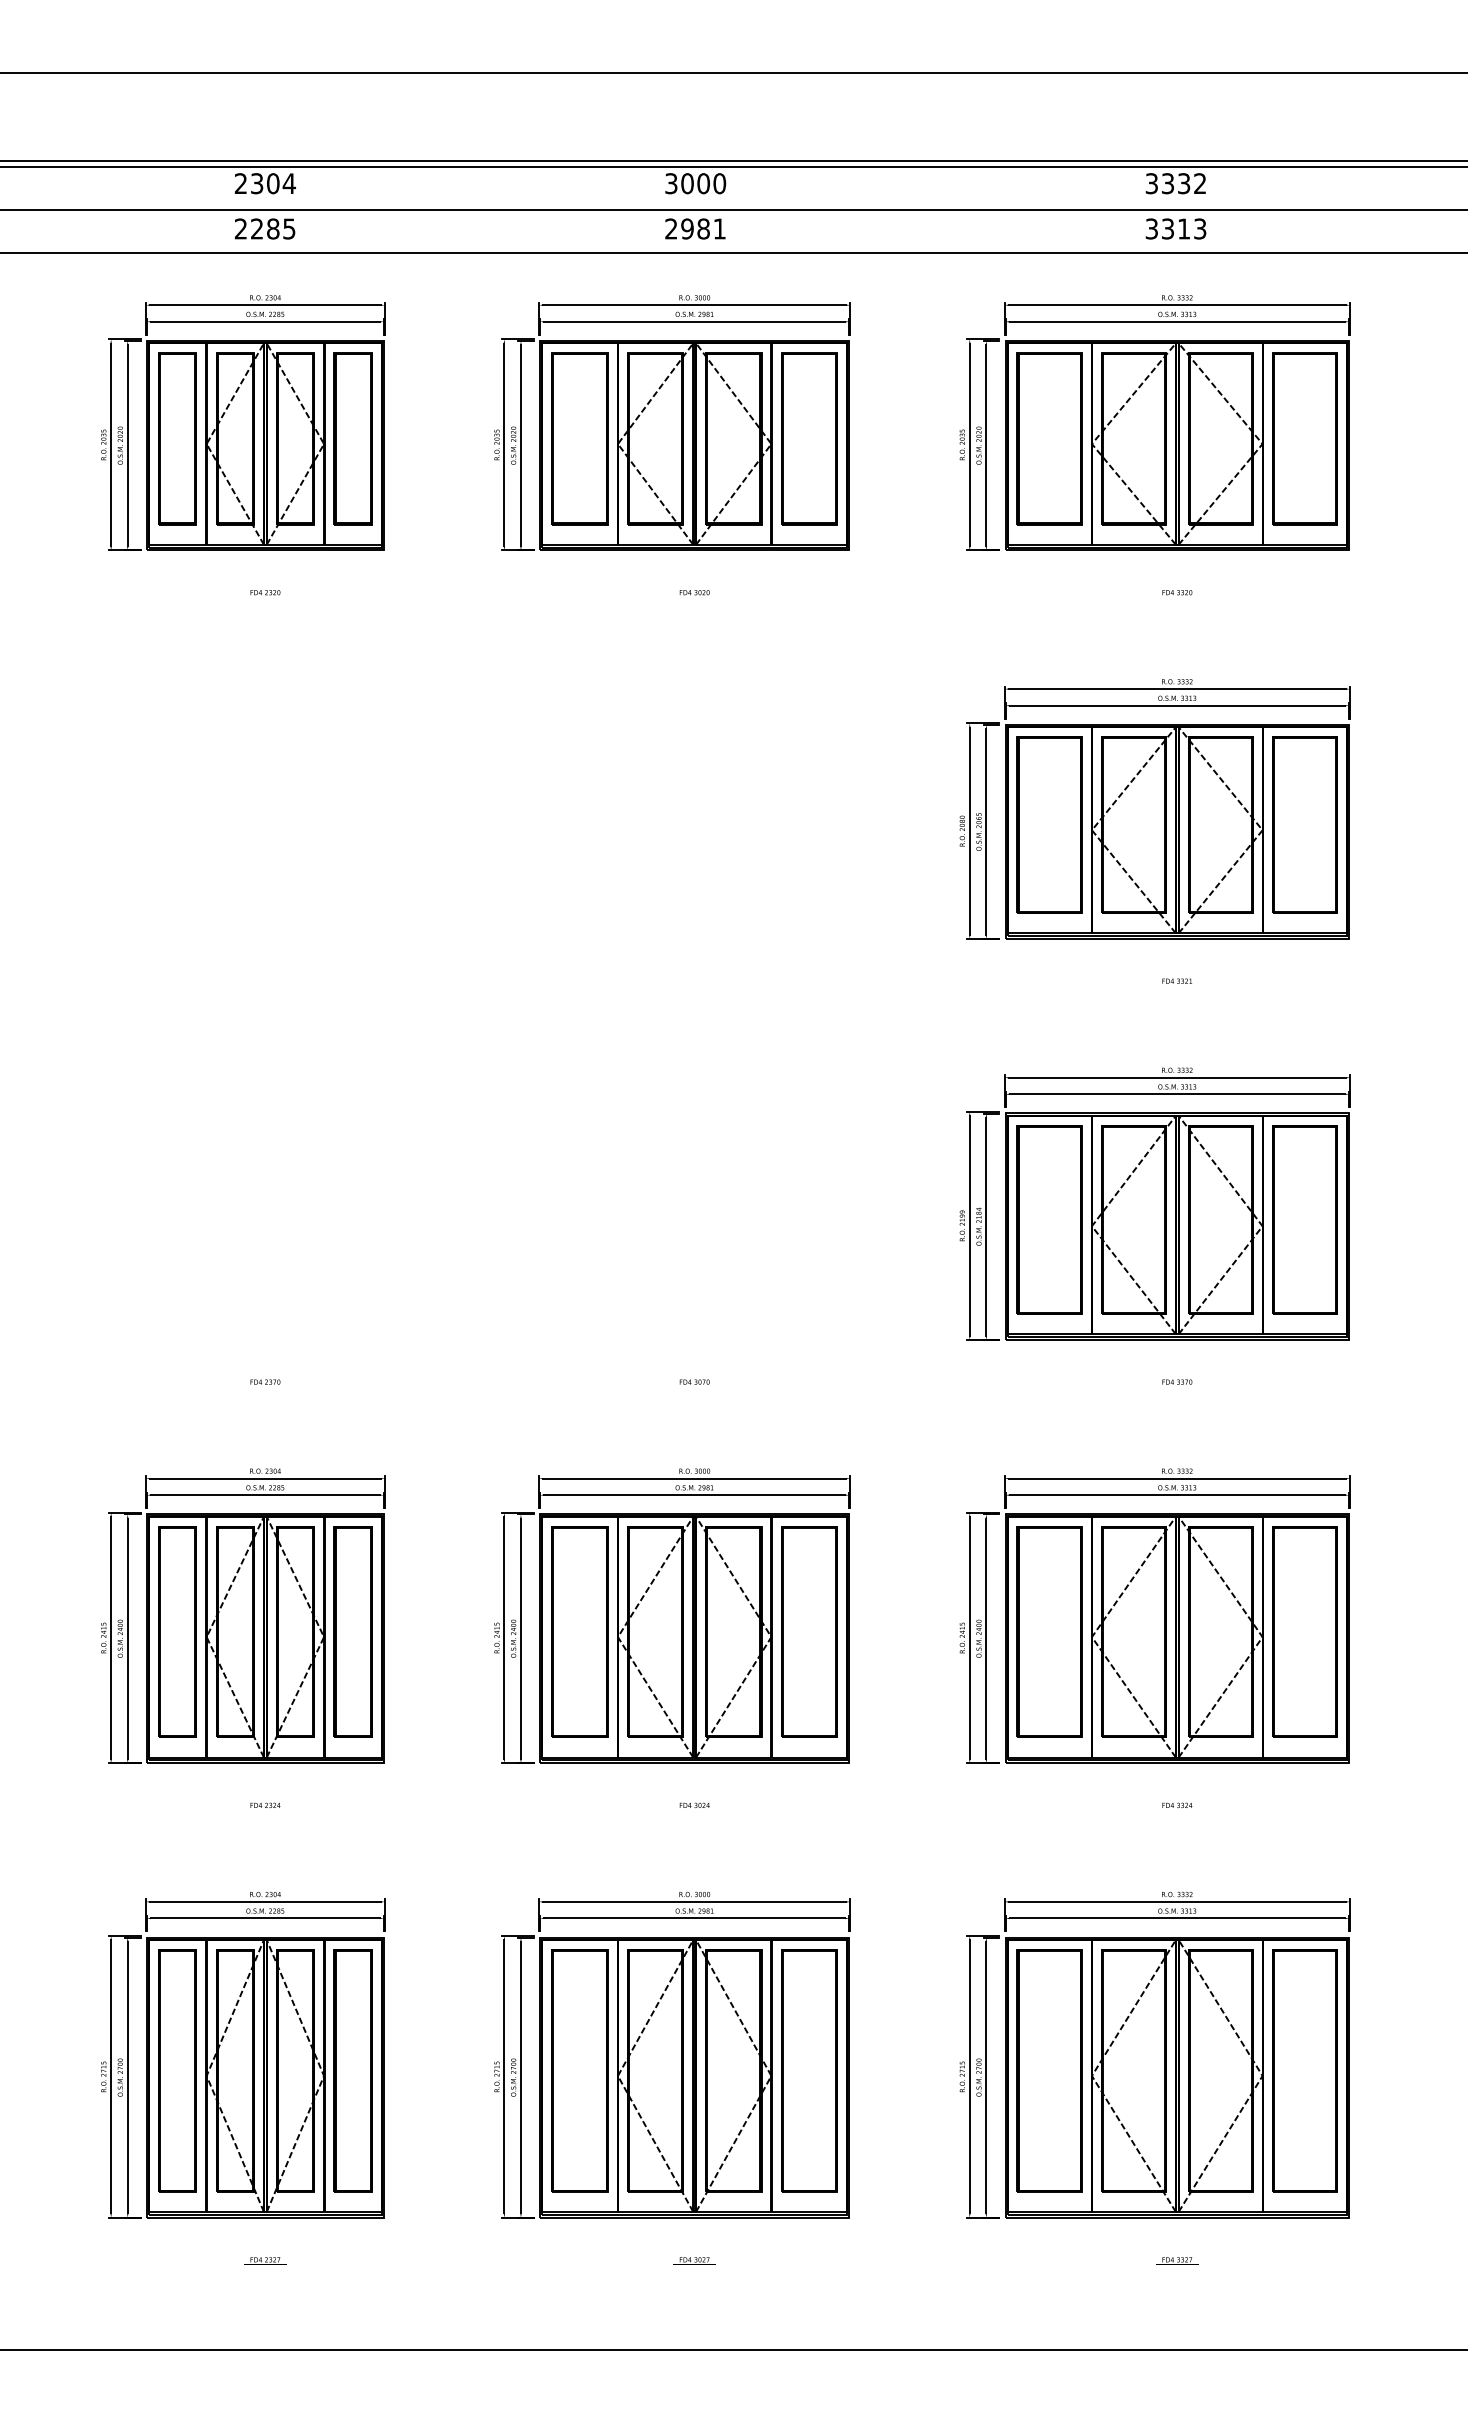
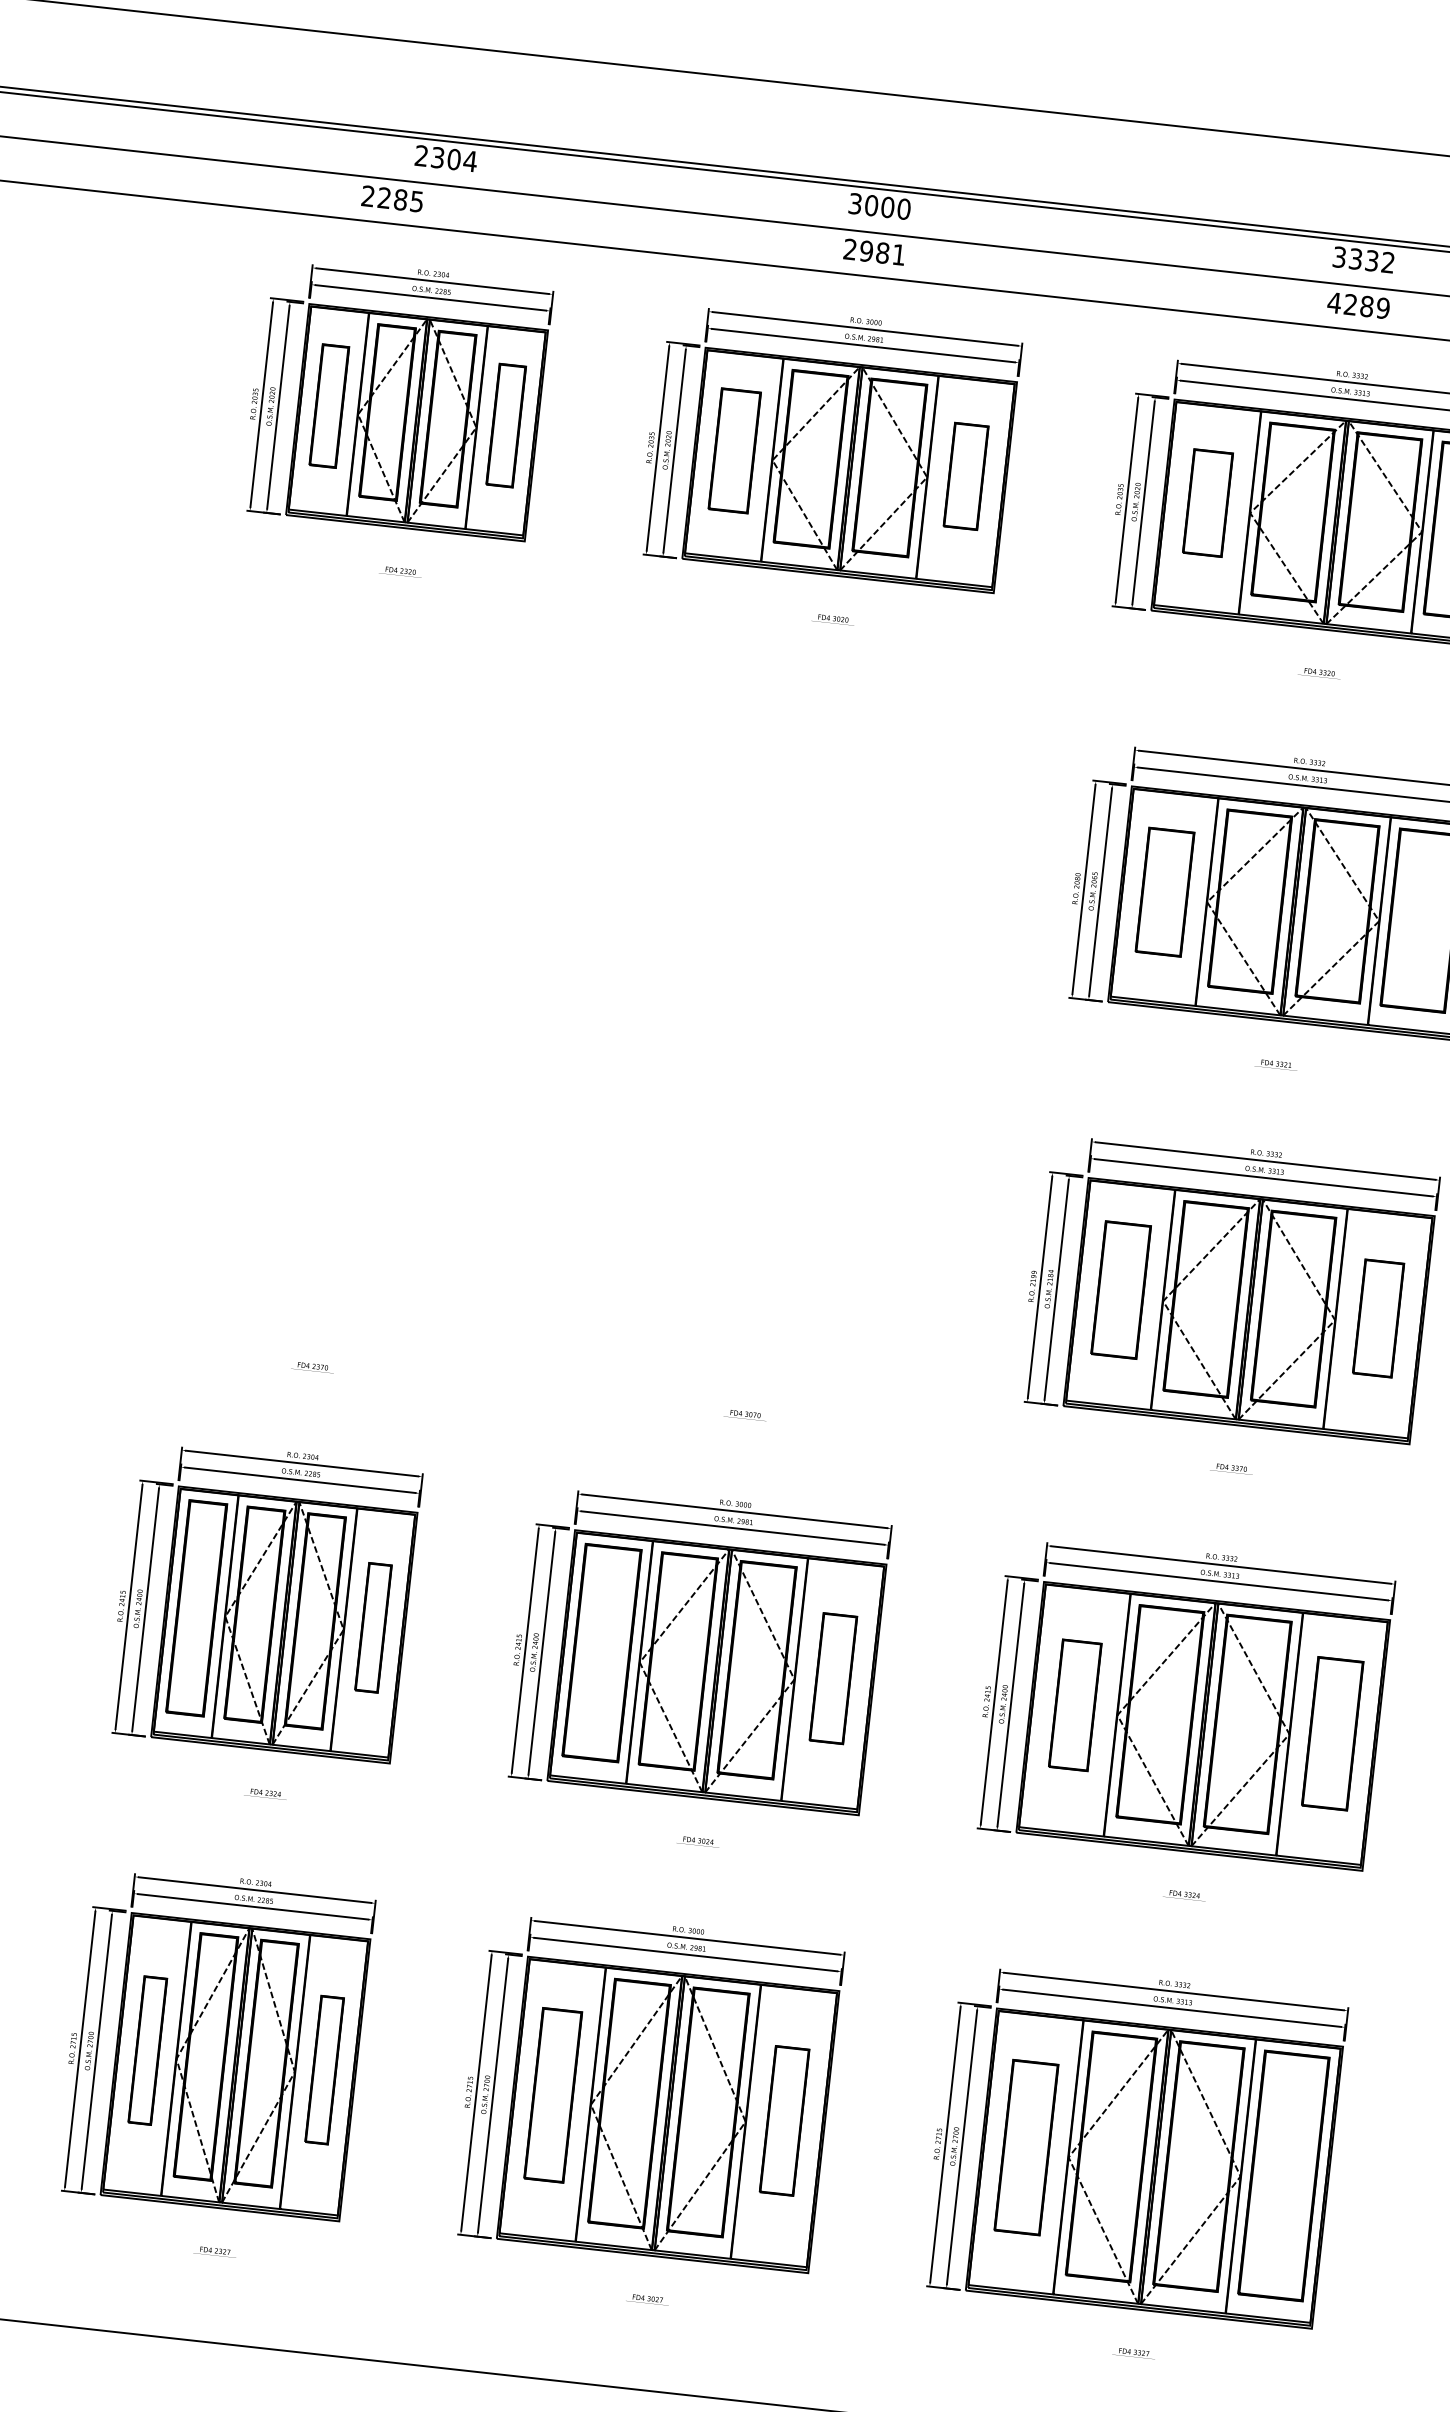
text: (265, 228) -> (393, 198), moved
text: (1175, 228) -> (1358, 305), 3313 -> 4289
part: (177, 438) -> (329, 405), size x0.7
part: (352, 438) -> (505, 425), size x0.7
part: (579, 438) -> (734, 450), size x0.7
part: (809, 438) -> (966, 476), size x0.6
part: (1049, 438) -> (1208, 502), size x0.6
part: (1049, 824) -> (1165, 891), size x0.7
part: (1049, 1219) -> (1121, 1289), size x0.7
part: (1304, 1219) -> (1378, 1318), size x0.6
part: (352, 1631) -> (372, 1627), size x0.6
part: (809, 1631) -> (833, 1678), size x0.6
part: (1049, 1631) -> (1075, 1704), size x0.6
part: (1304, 1631) -> (1332, 1733), size x0.7
part: (177, 2070) -> (147, 2050), size x0.6
part: (352, 2070) -> (324, 2069), size x0.6
part: (579, 2070) -> (552, 2094), size x0.7
part: (809, 2070) -> (784, 2120), size x0.6
part: (1049, 2070) -> (1026, 2147), size x0.7

